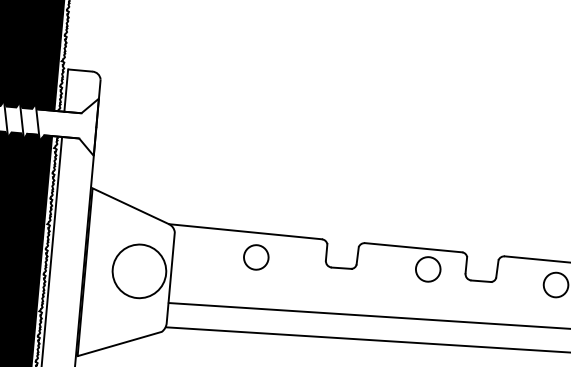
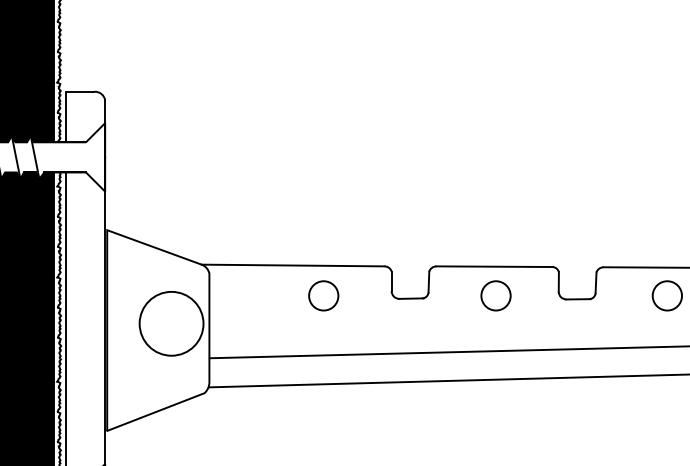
circle: (256, 257) -> (323, 295), moved
circle: (427, 269) -> (495, 295), moved

